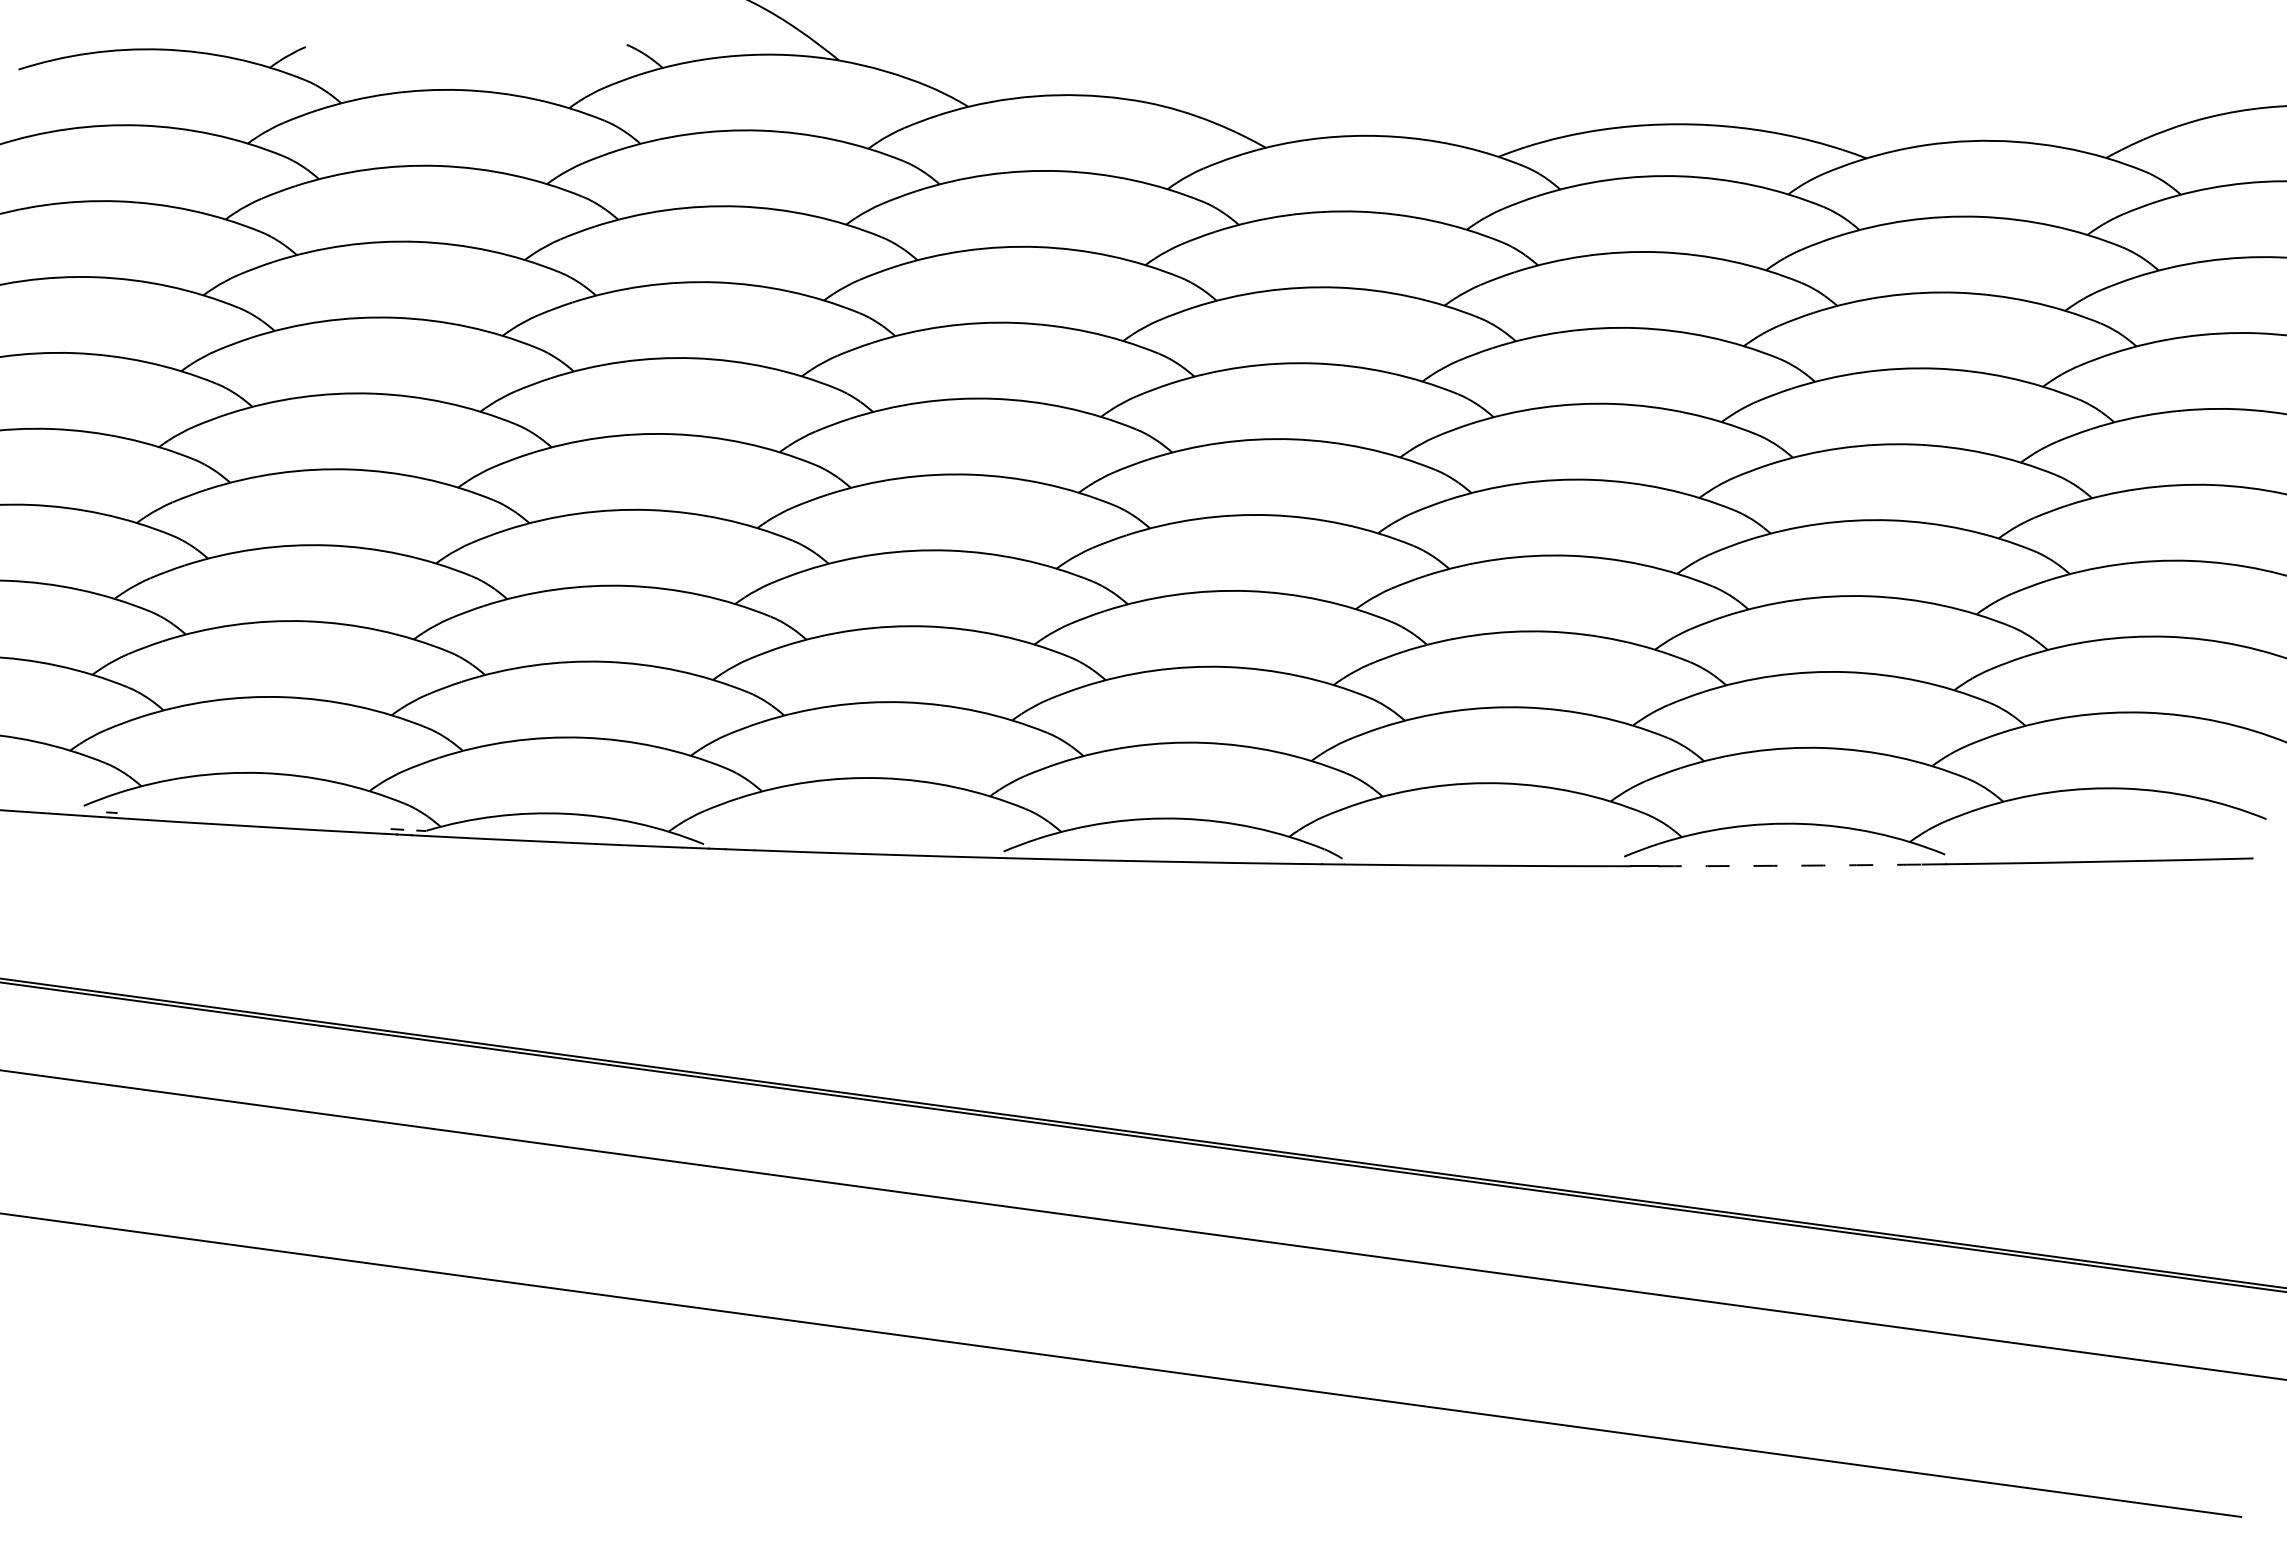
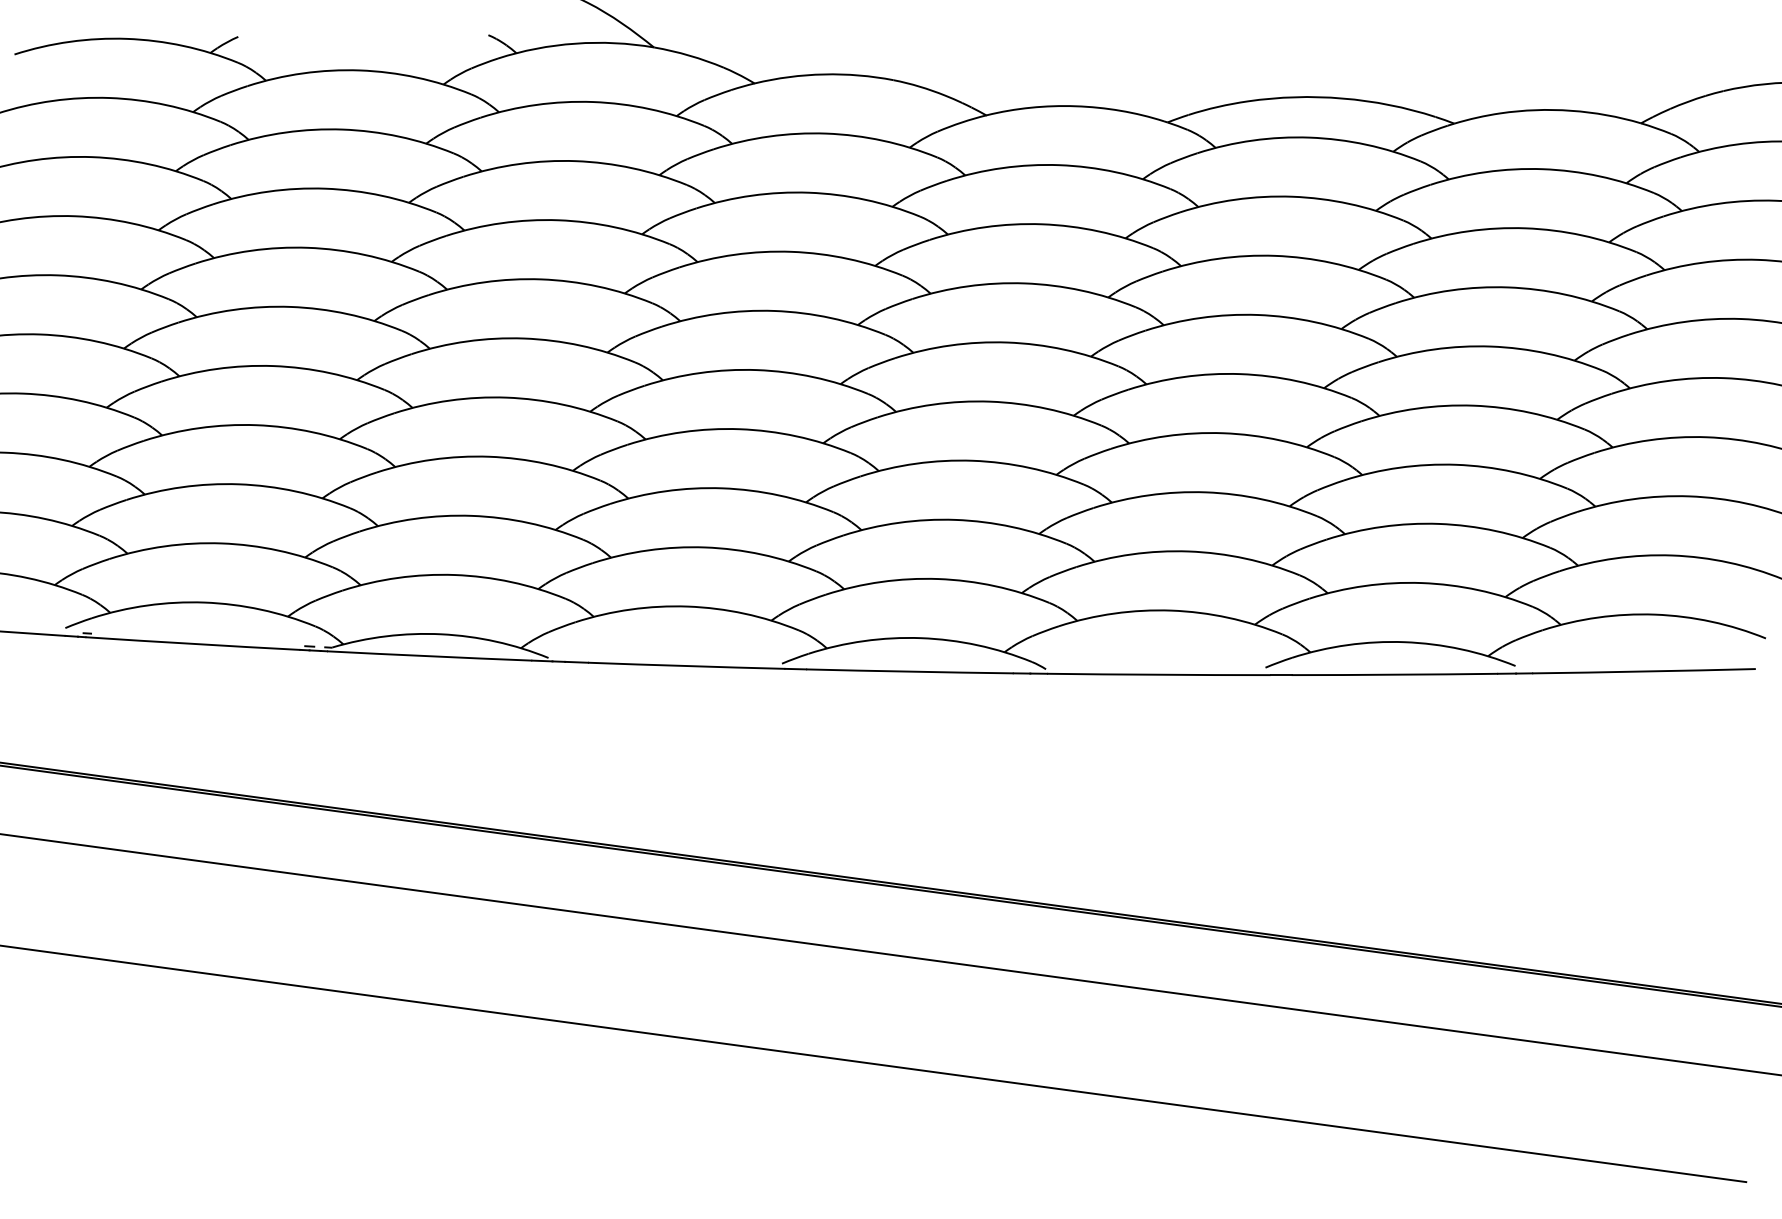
arc: (1790, 865) -> (1395, 674), dashed -> solid

